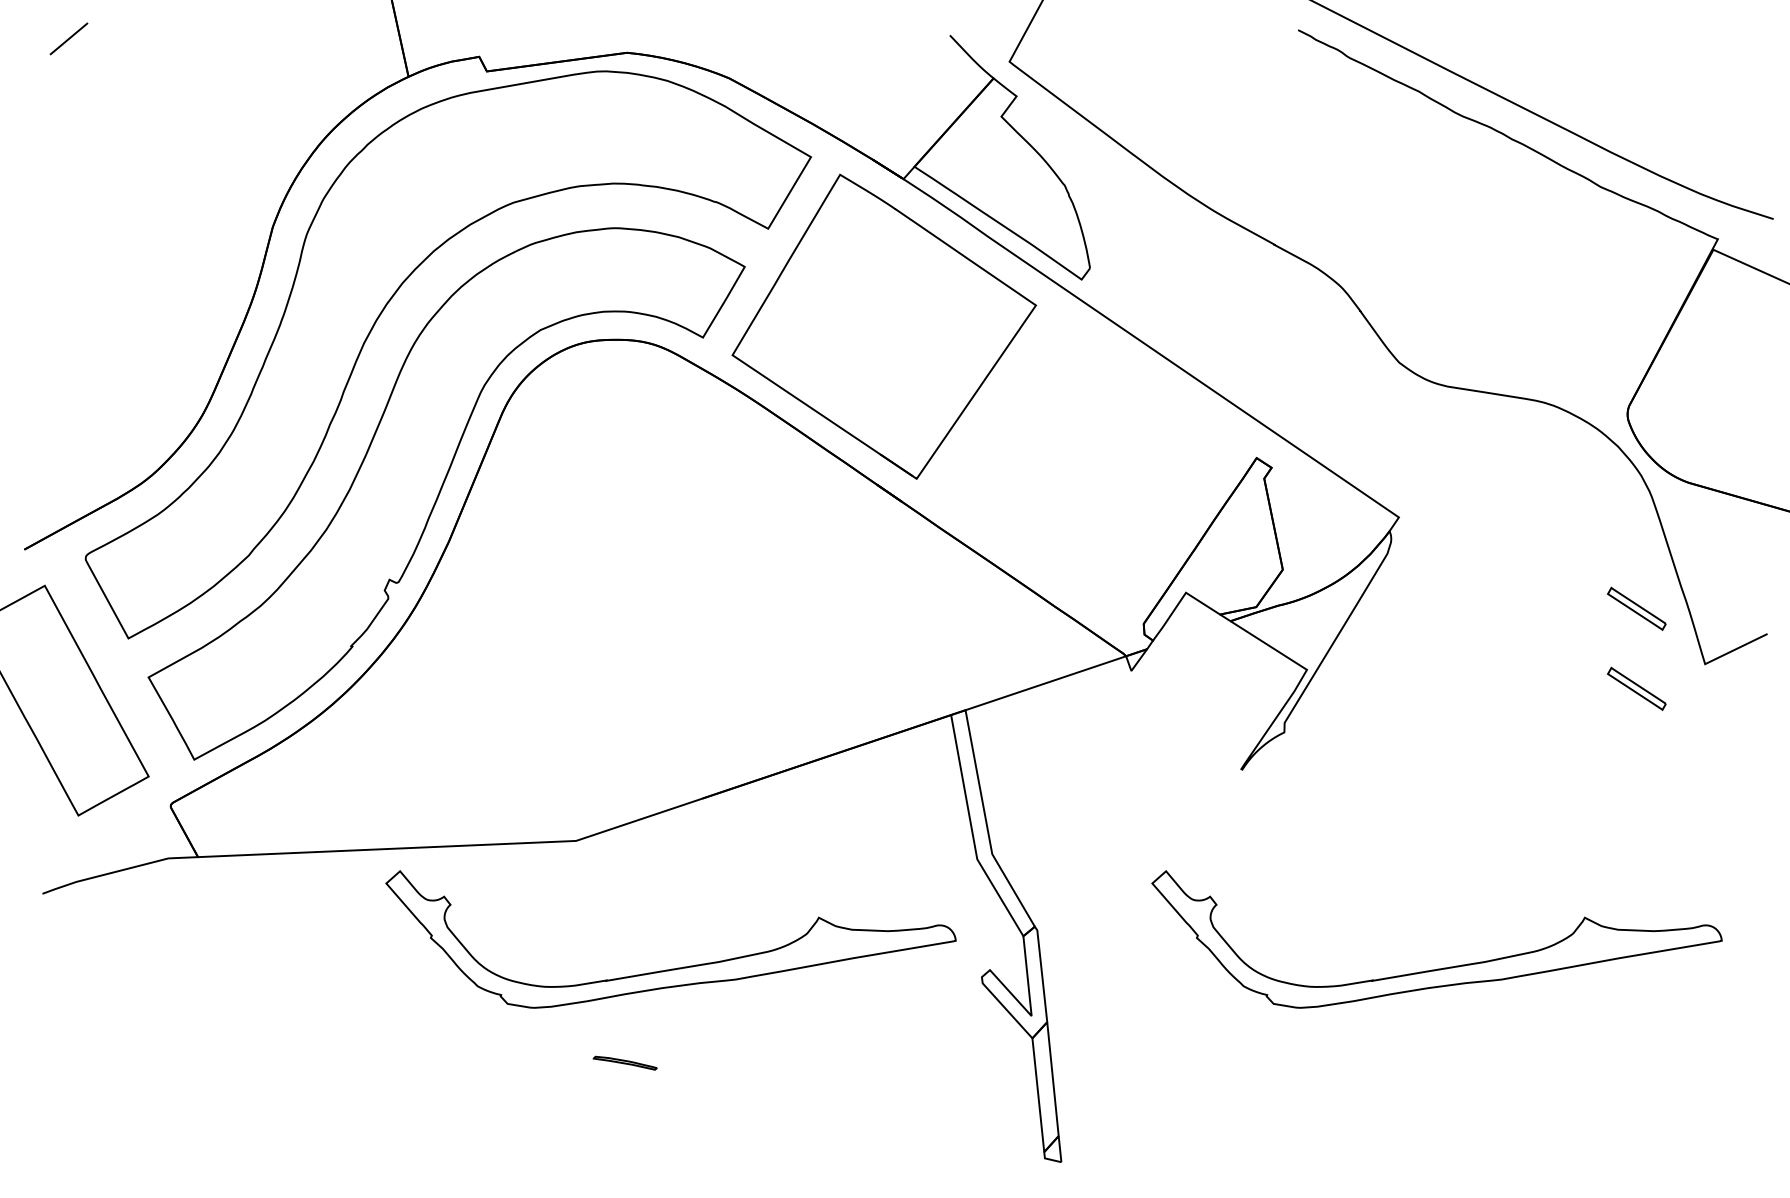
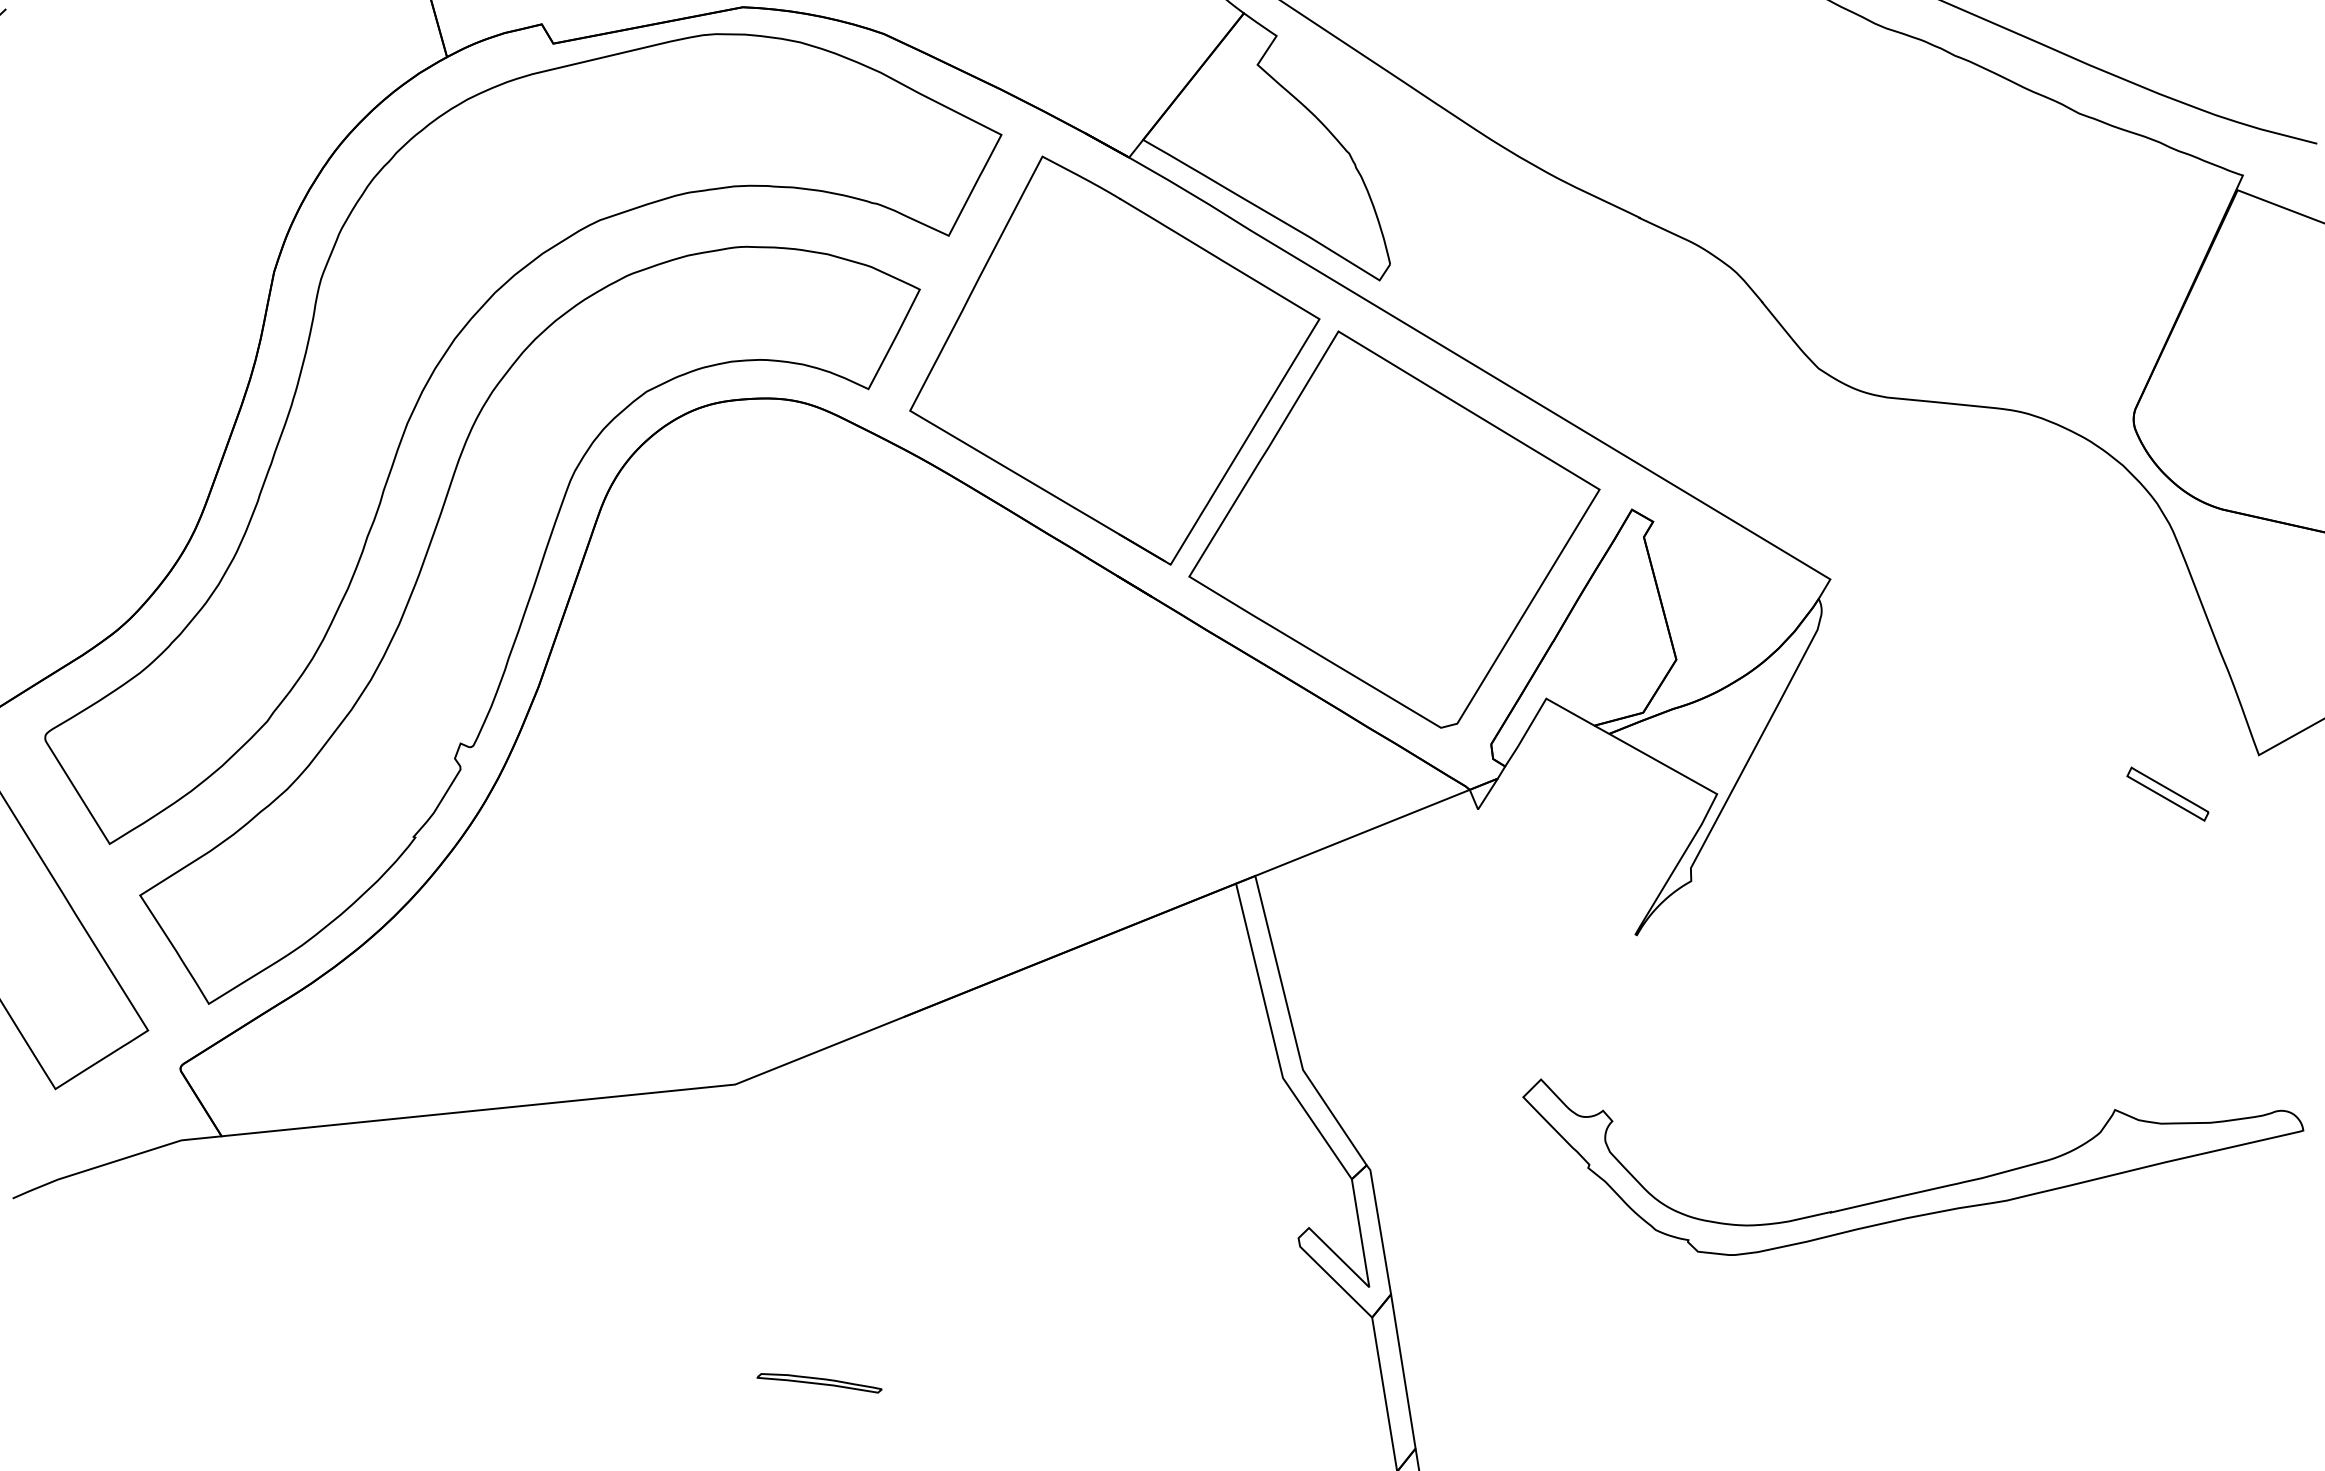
part: (1081, 462) -> (1393, 529), added
part: (1636, 608) -> (2161, 684), removed
part: (677, 967) -> (883, 1248), removed
part: (625, 1063) -> (819, 1383), size x1.43

